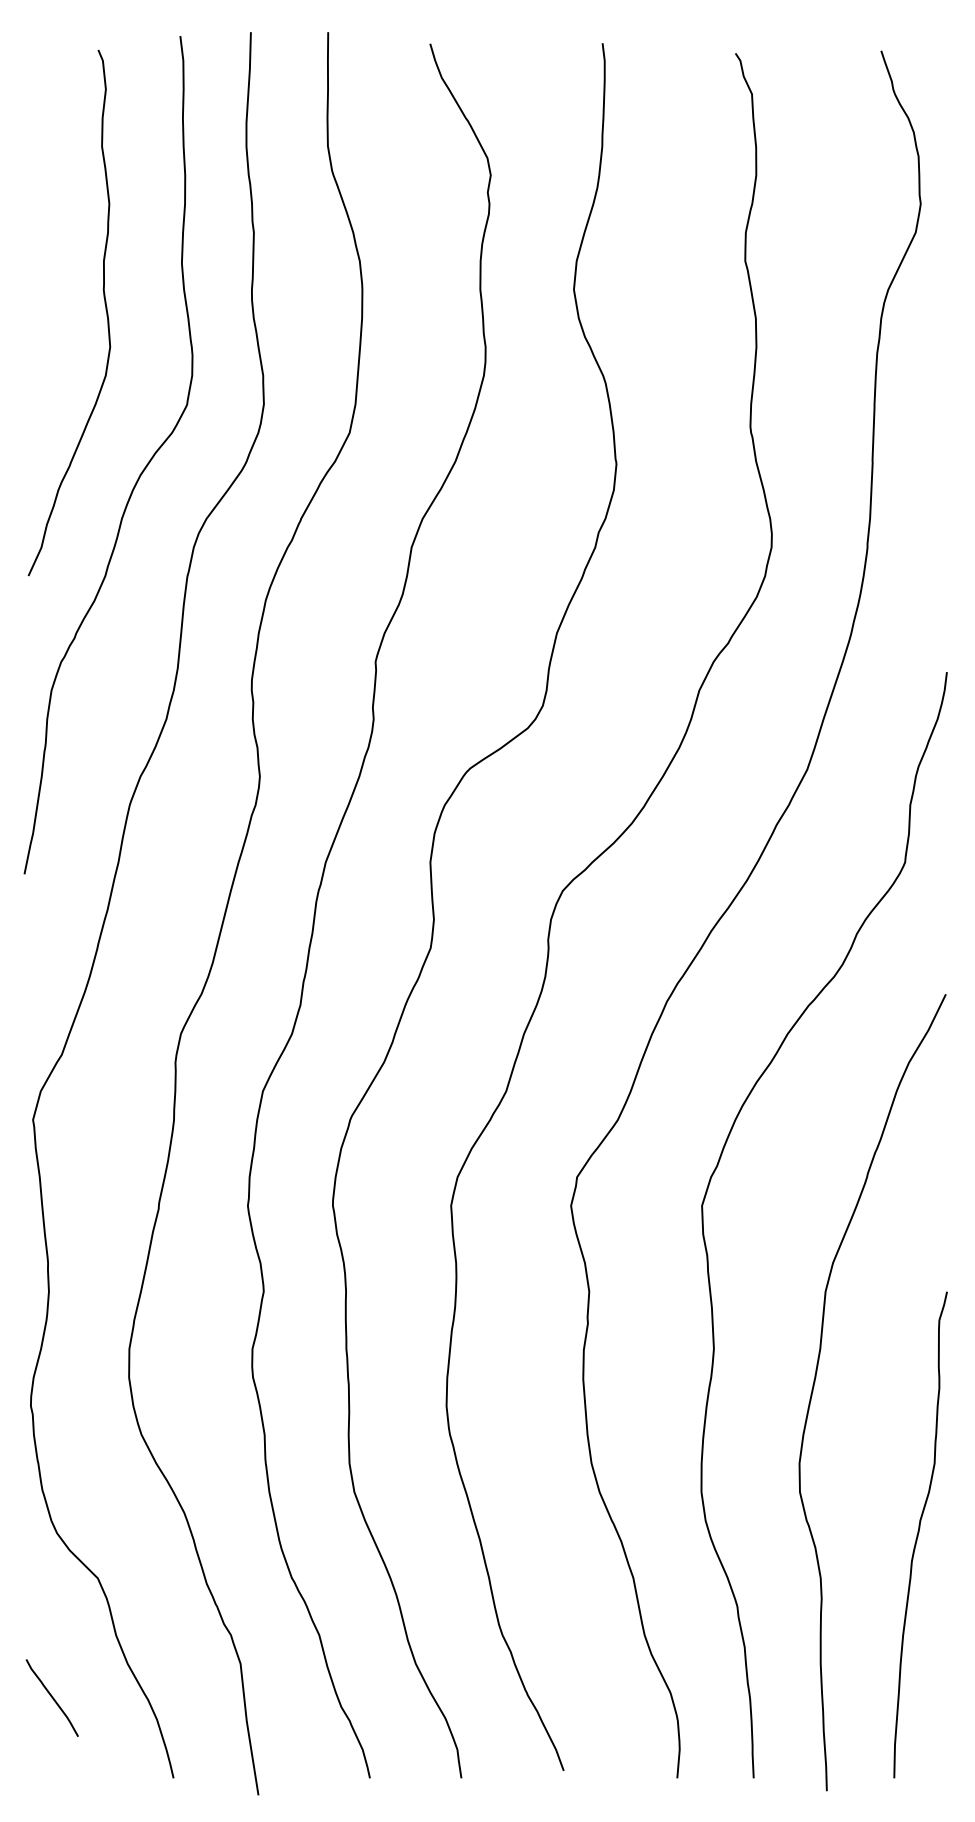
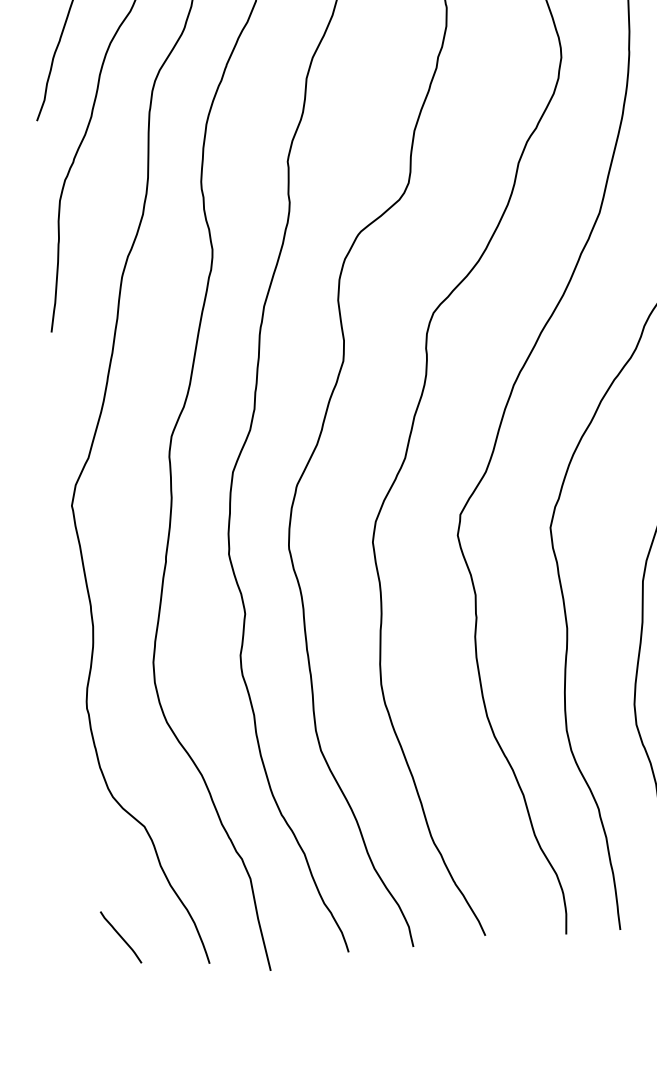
curve: (51, 1697) -> (120, 937), moved

